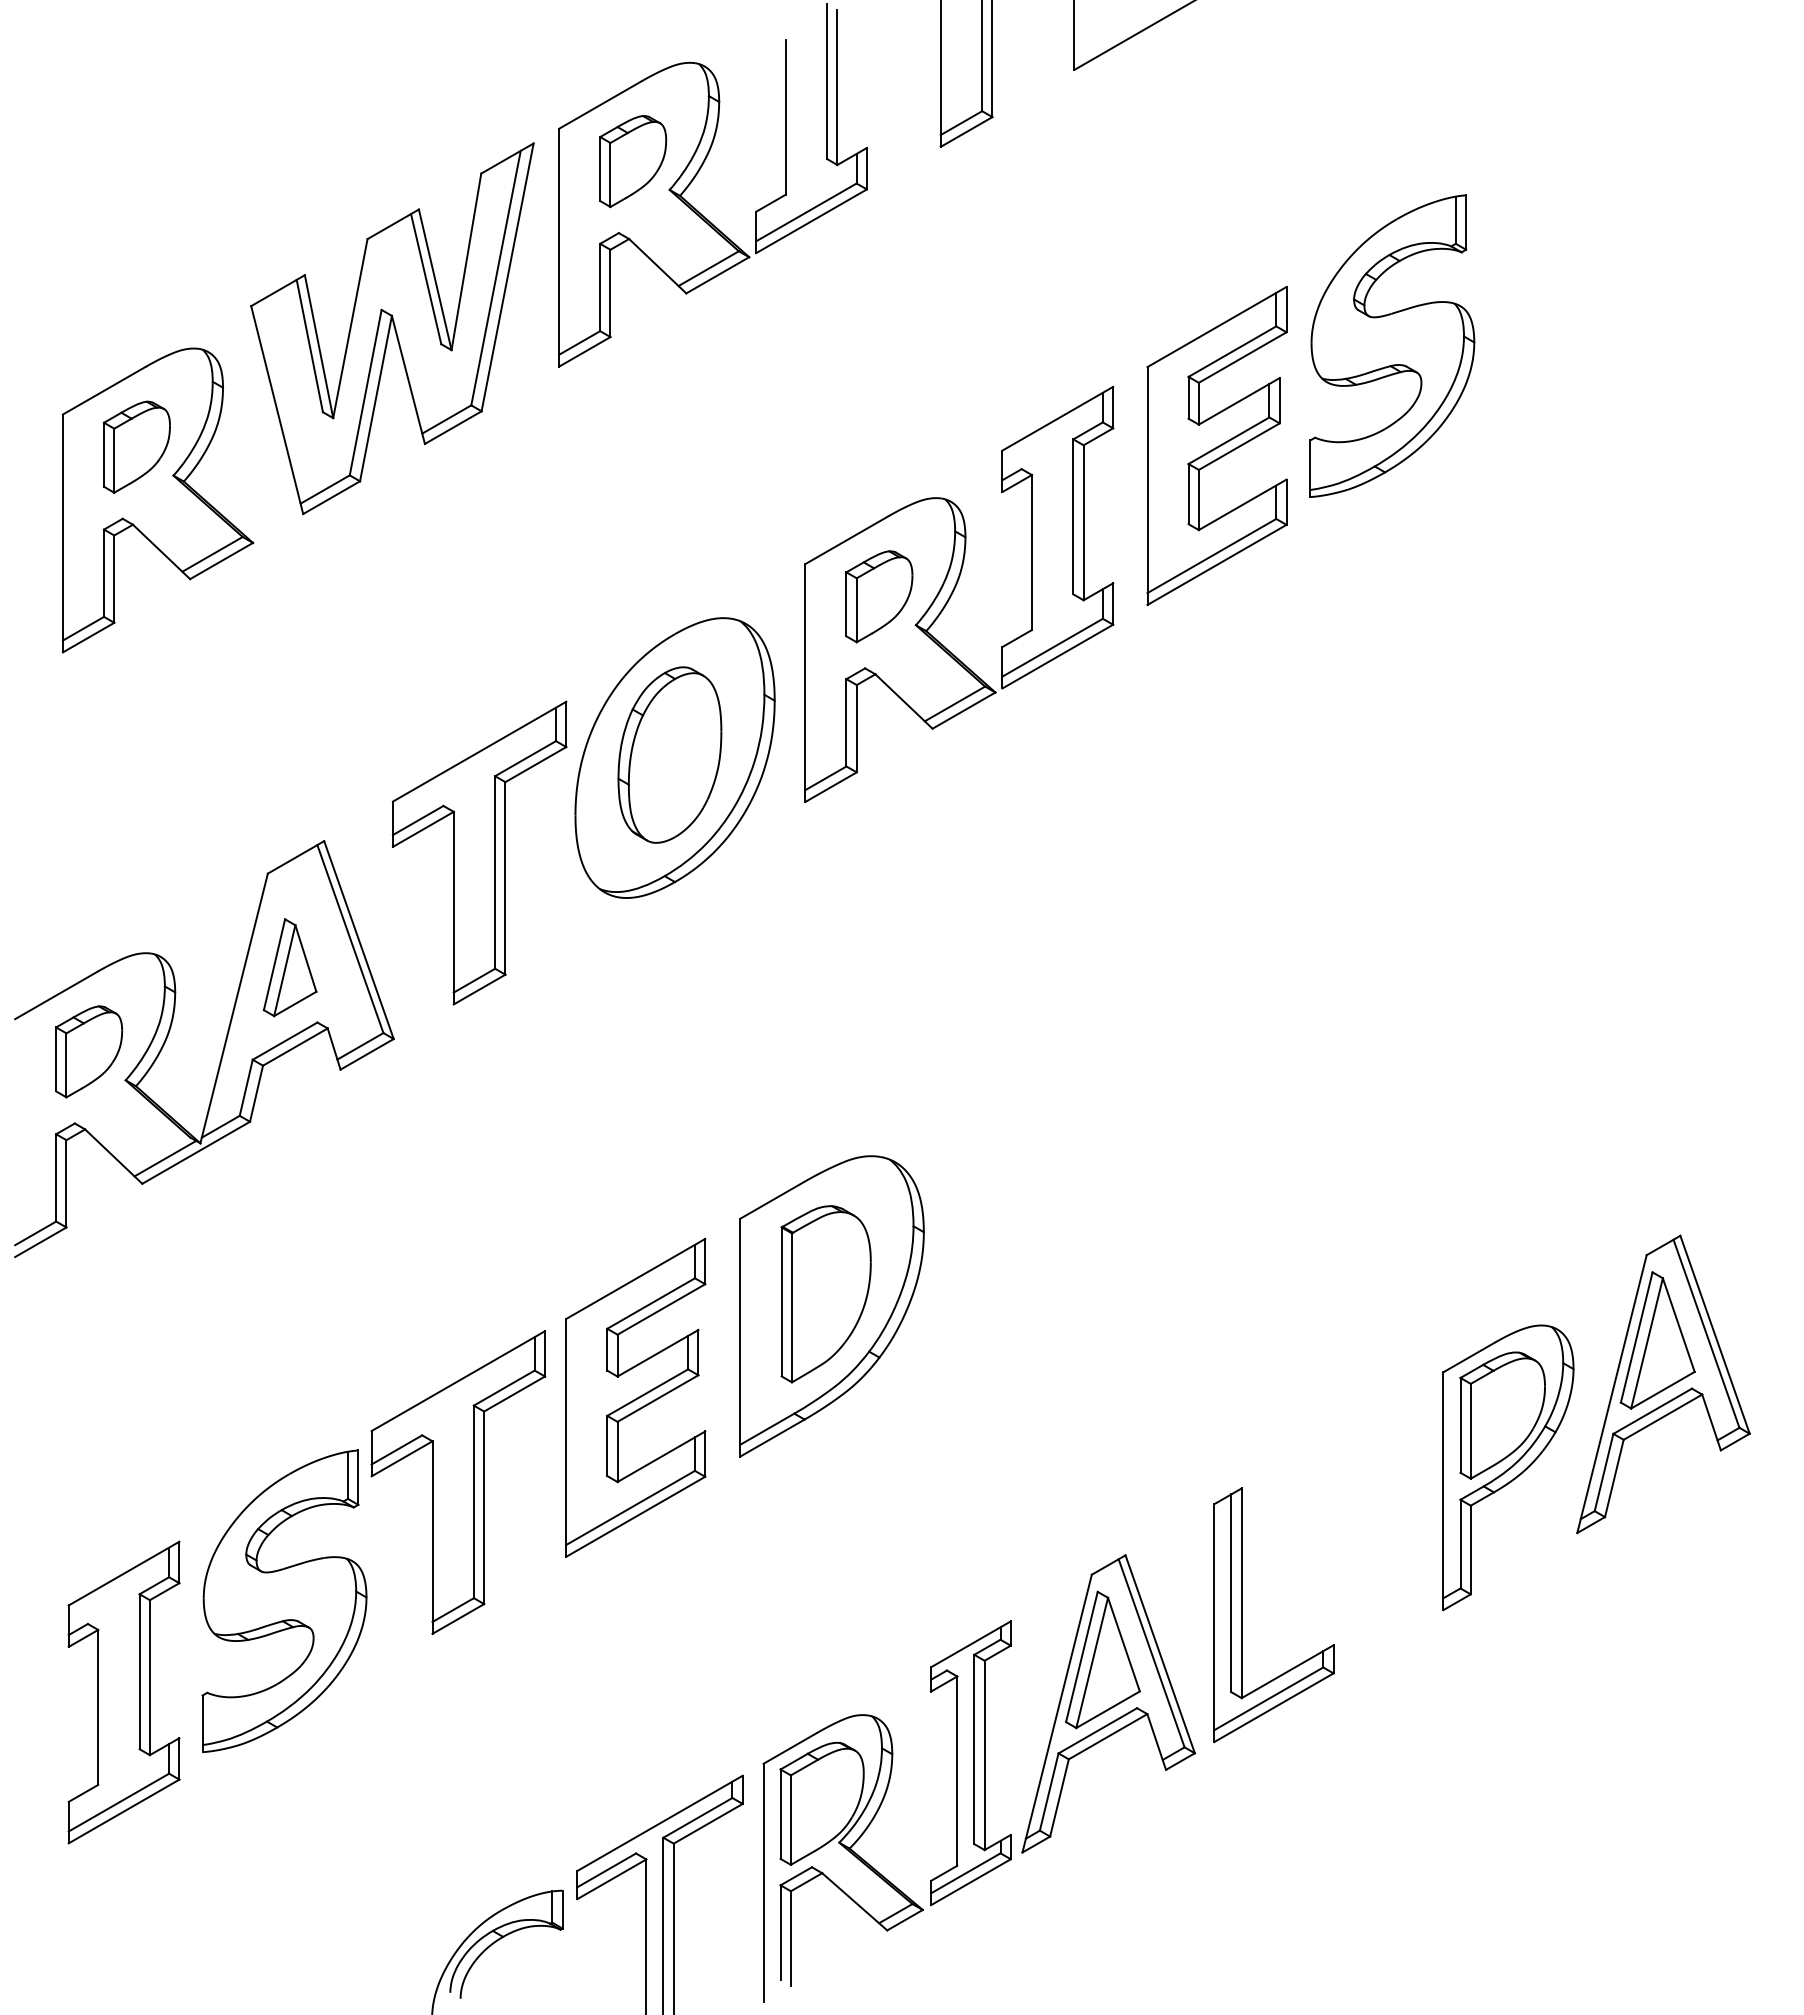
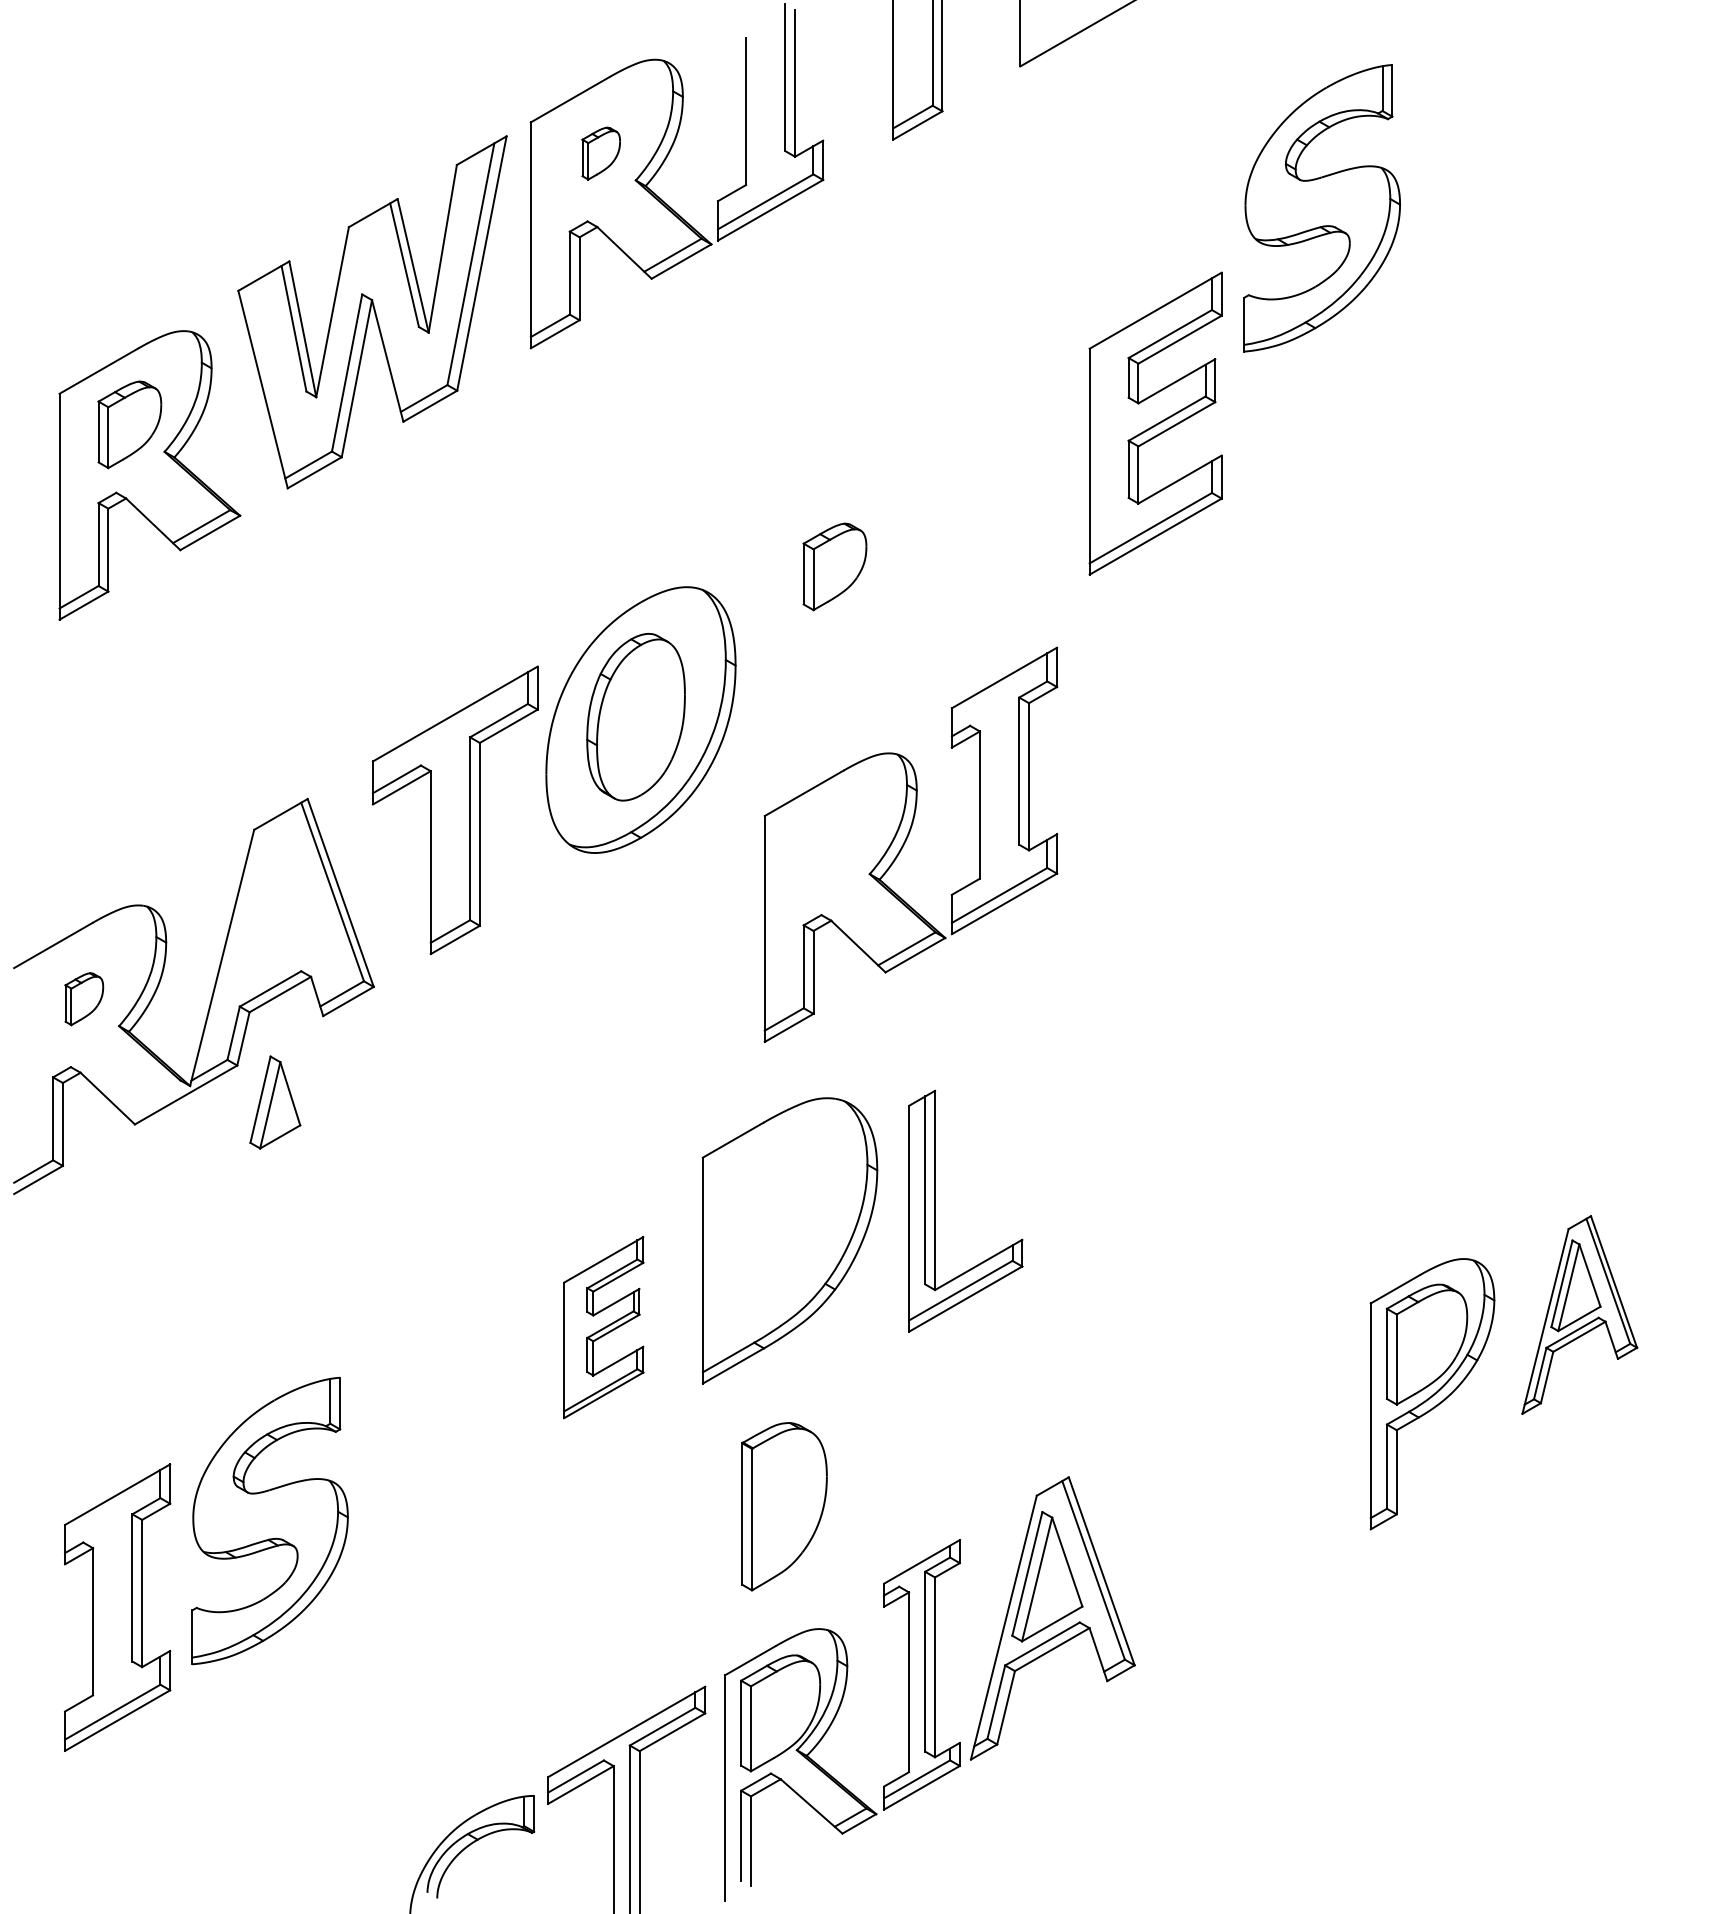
part: (633, 161) -> (601, 153), size x0.6
part: (1392, 345) -> (1322, 207), moved
part: (959, 593) -> (911, 843), moved
part: (289, 967) -> (274, 1102), moved
part: (88, 1051) -> (83, 998), size x0.6
line: (165, 1158) -> (156, 1100), removed
part: (825, 1294) -> (783, 1506), moved
part: (1663, 1384) -> (1579, 1315), size x0.7
part: (635, 1397) -> (603, 1327), size x0.6
part: (458, 1482) -> (435, 1408), removed
part: (1242, 1614) -> (935, 1210), moved

